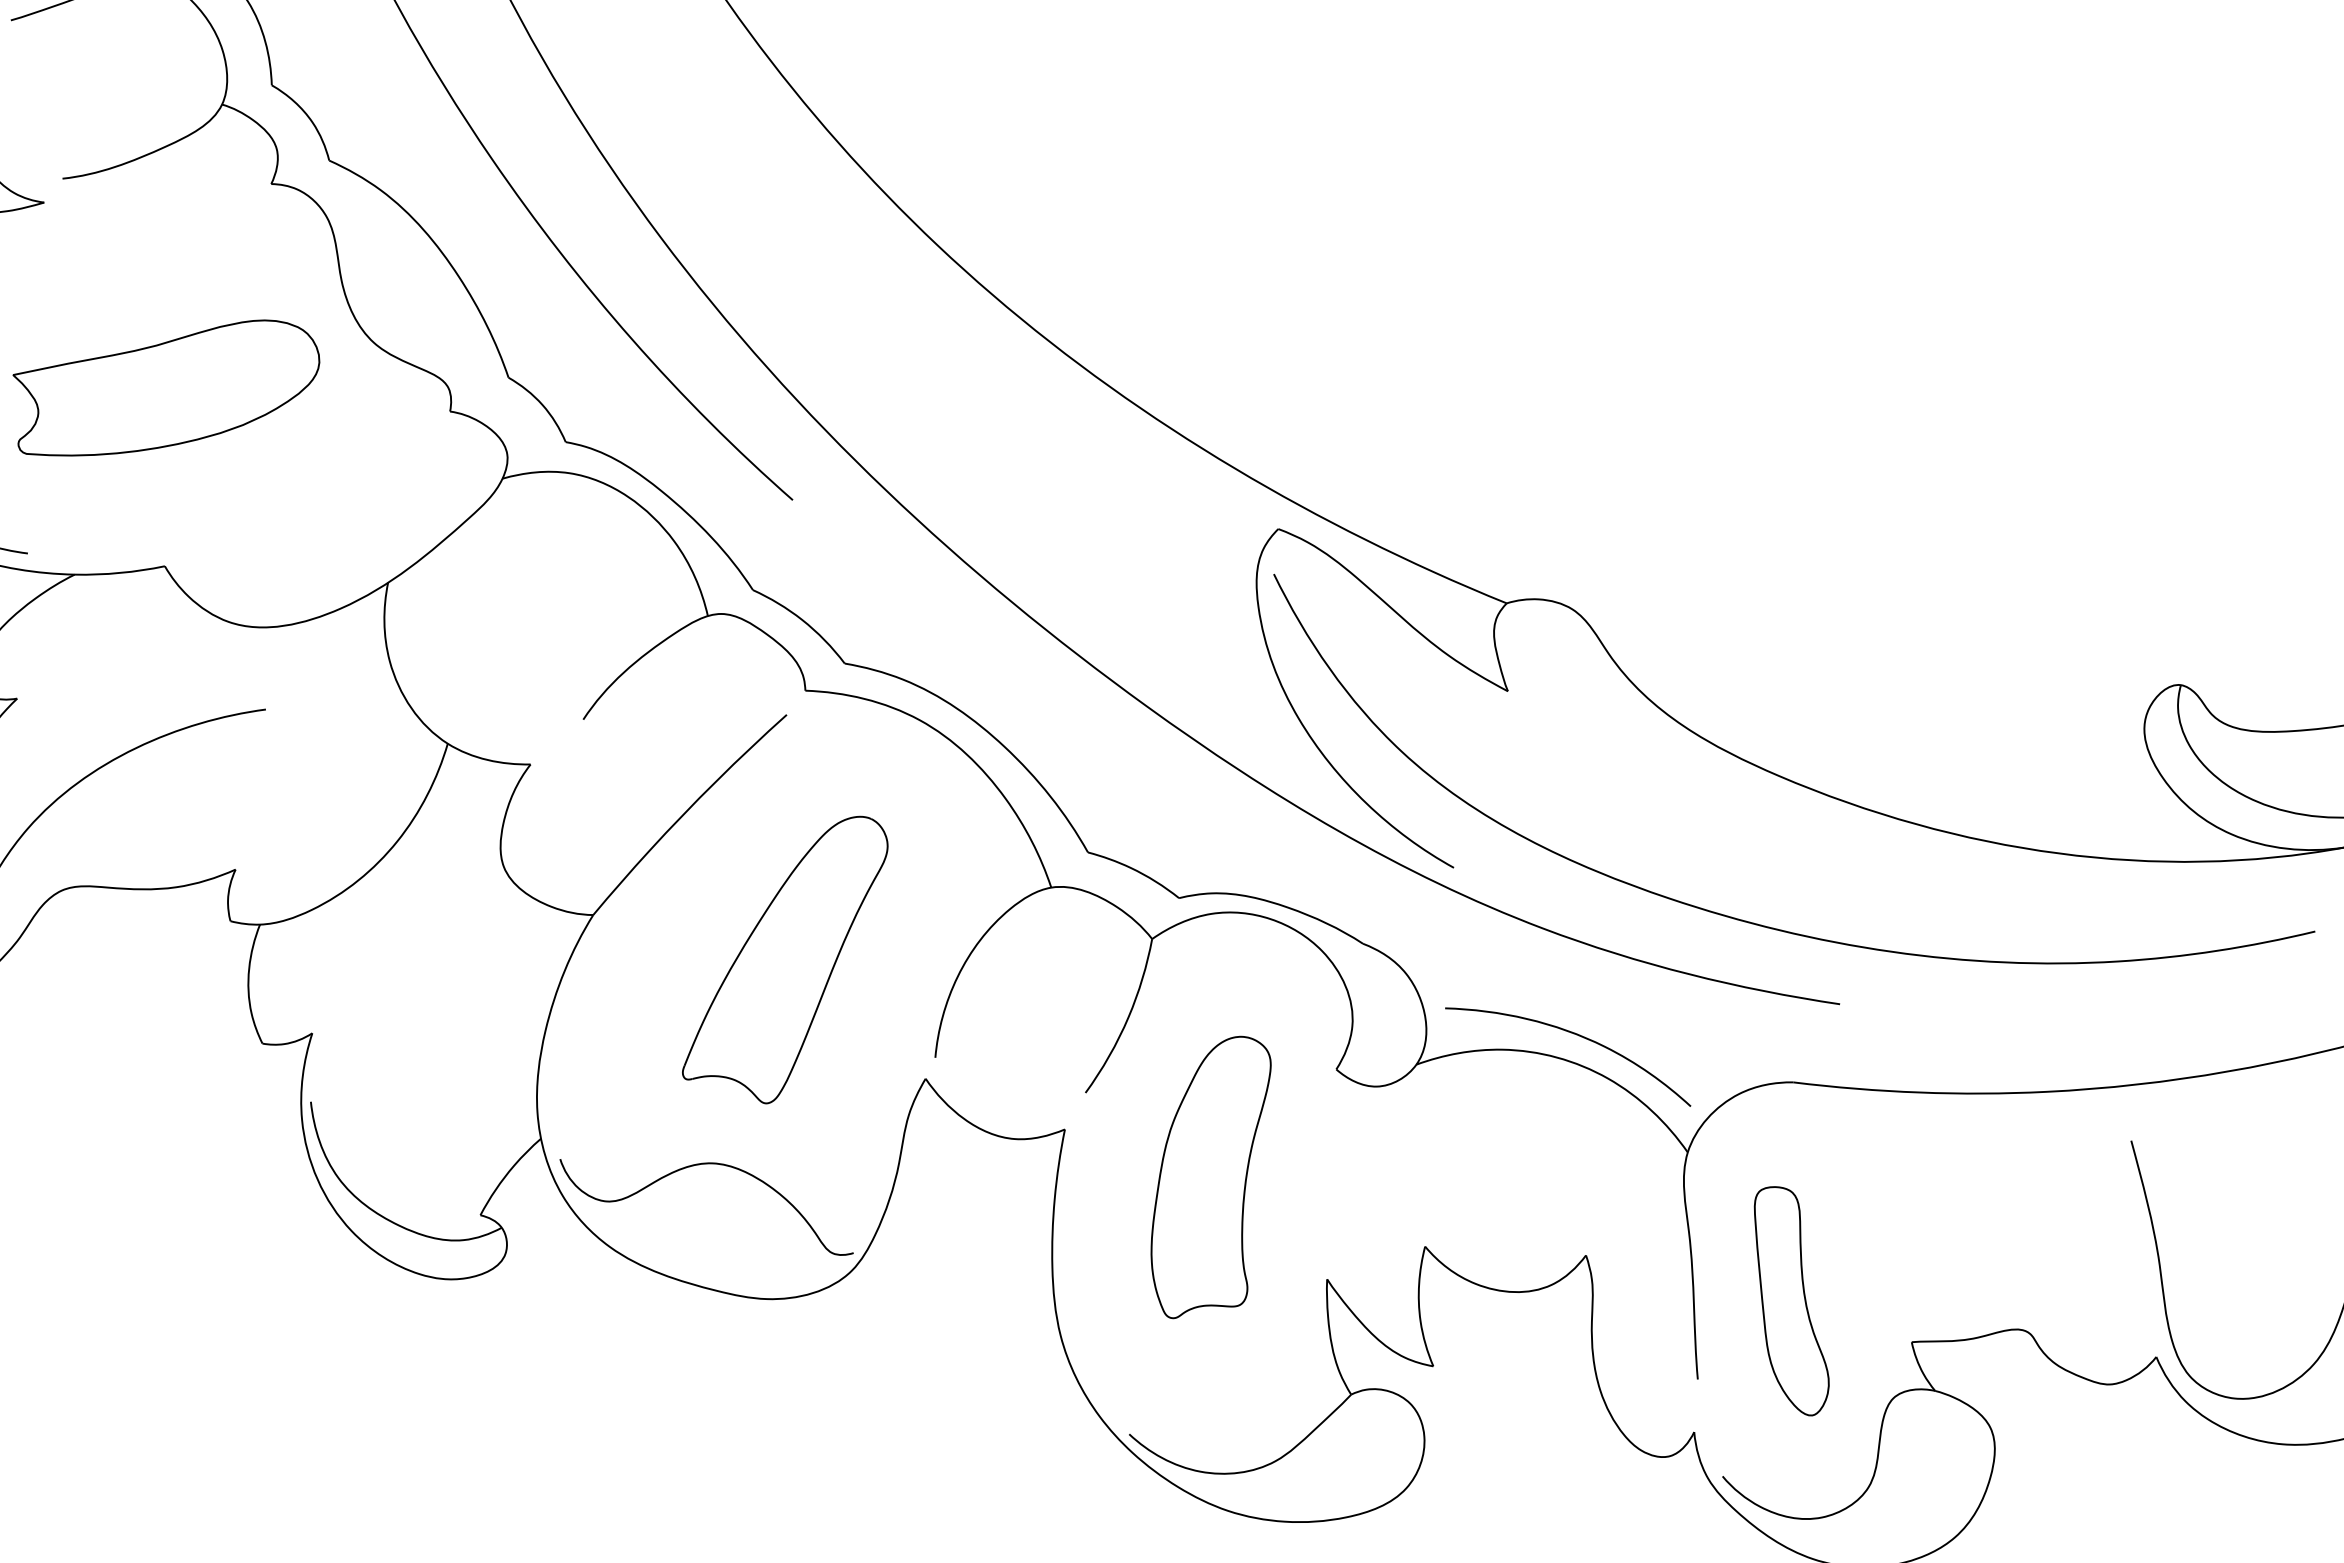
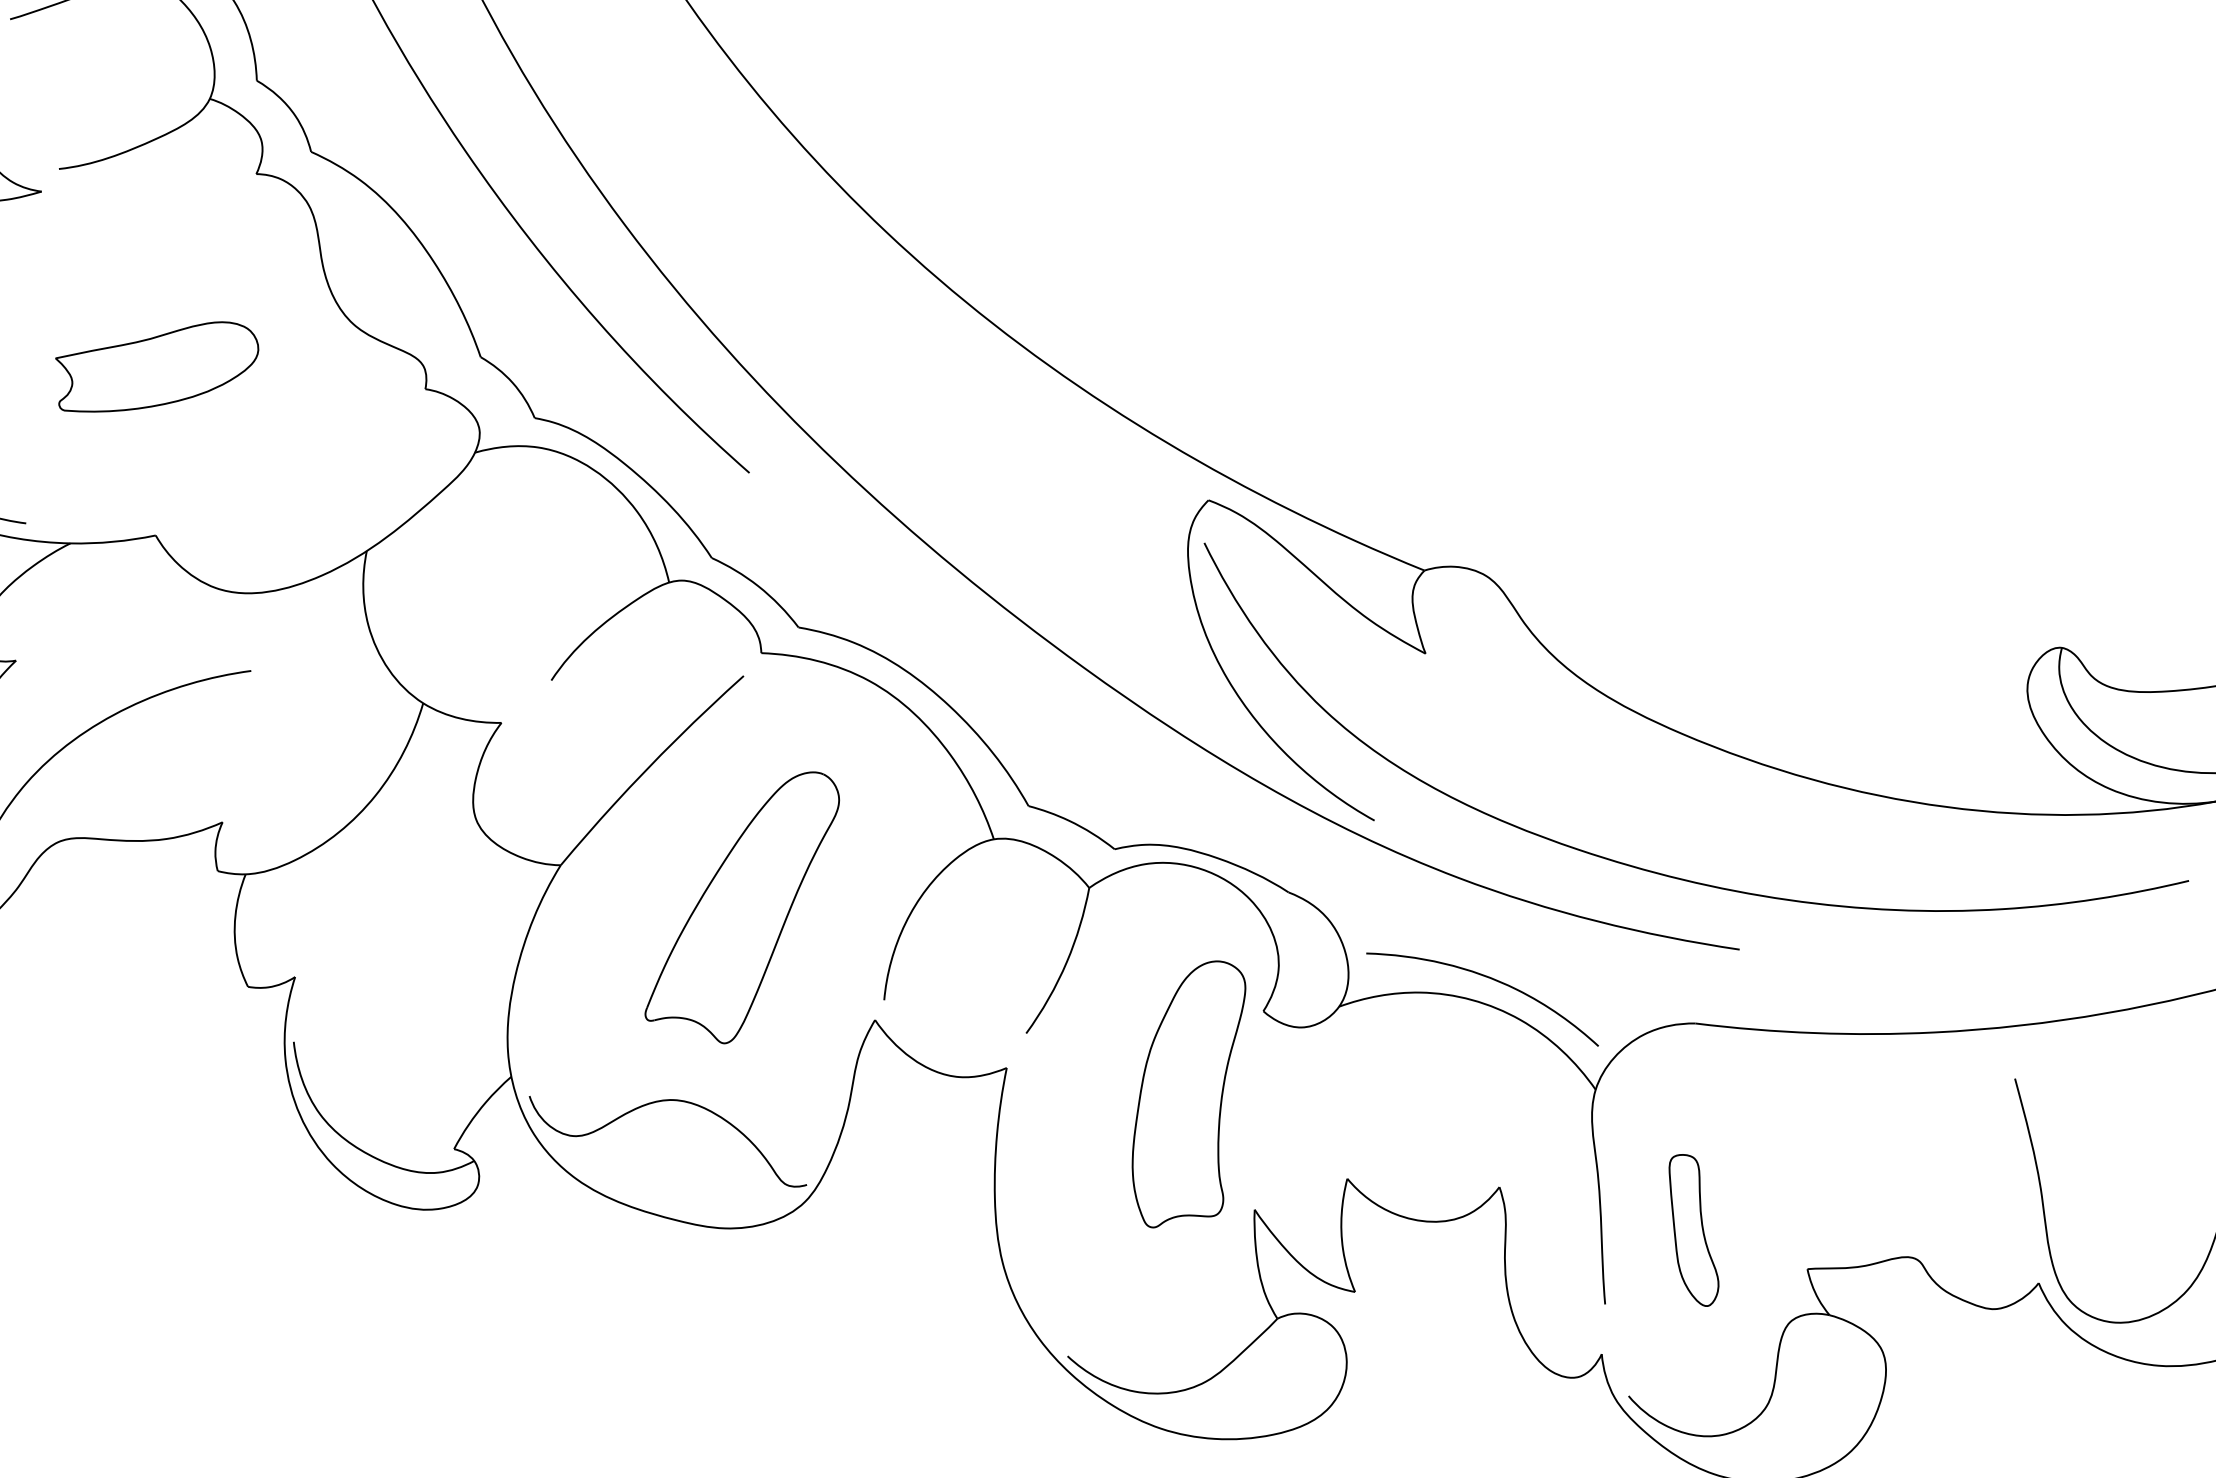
part: (165, 387) -> (156, 366), size x0.7
part: (1210, 1177) -> (1188, 1094), moved
part: (1791, 1301) -> (1693, 1230), size x0.7

